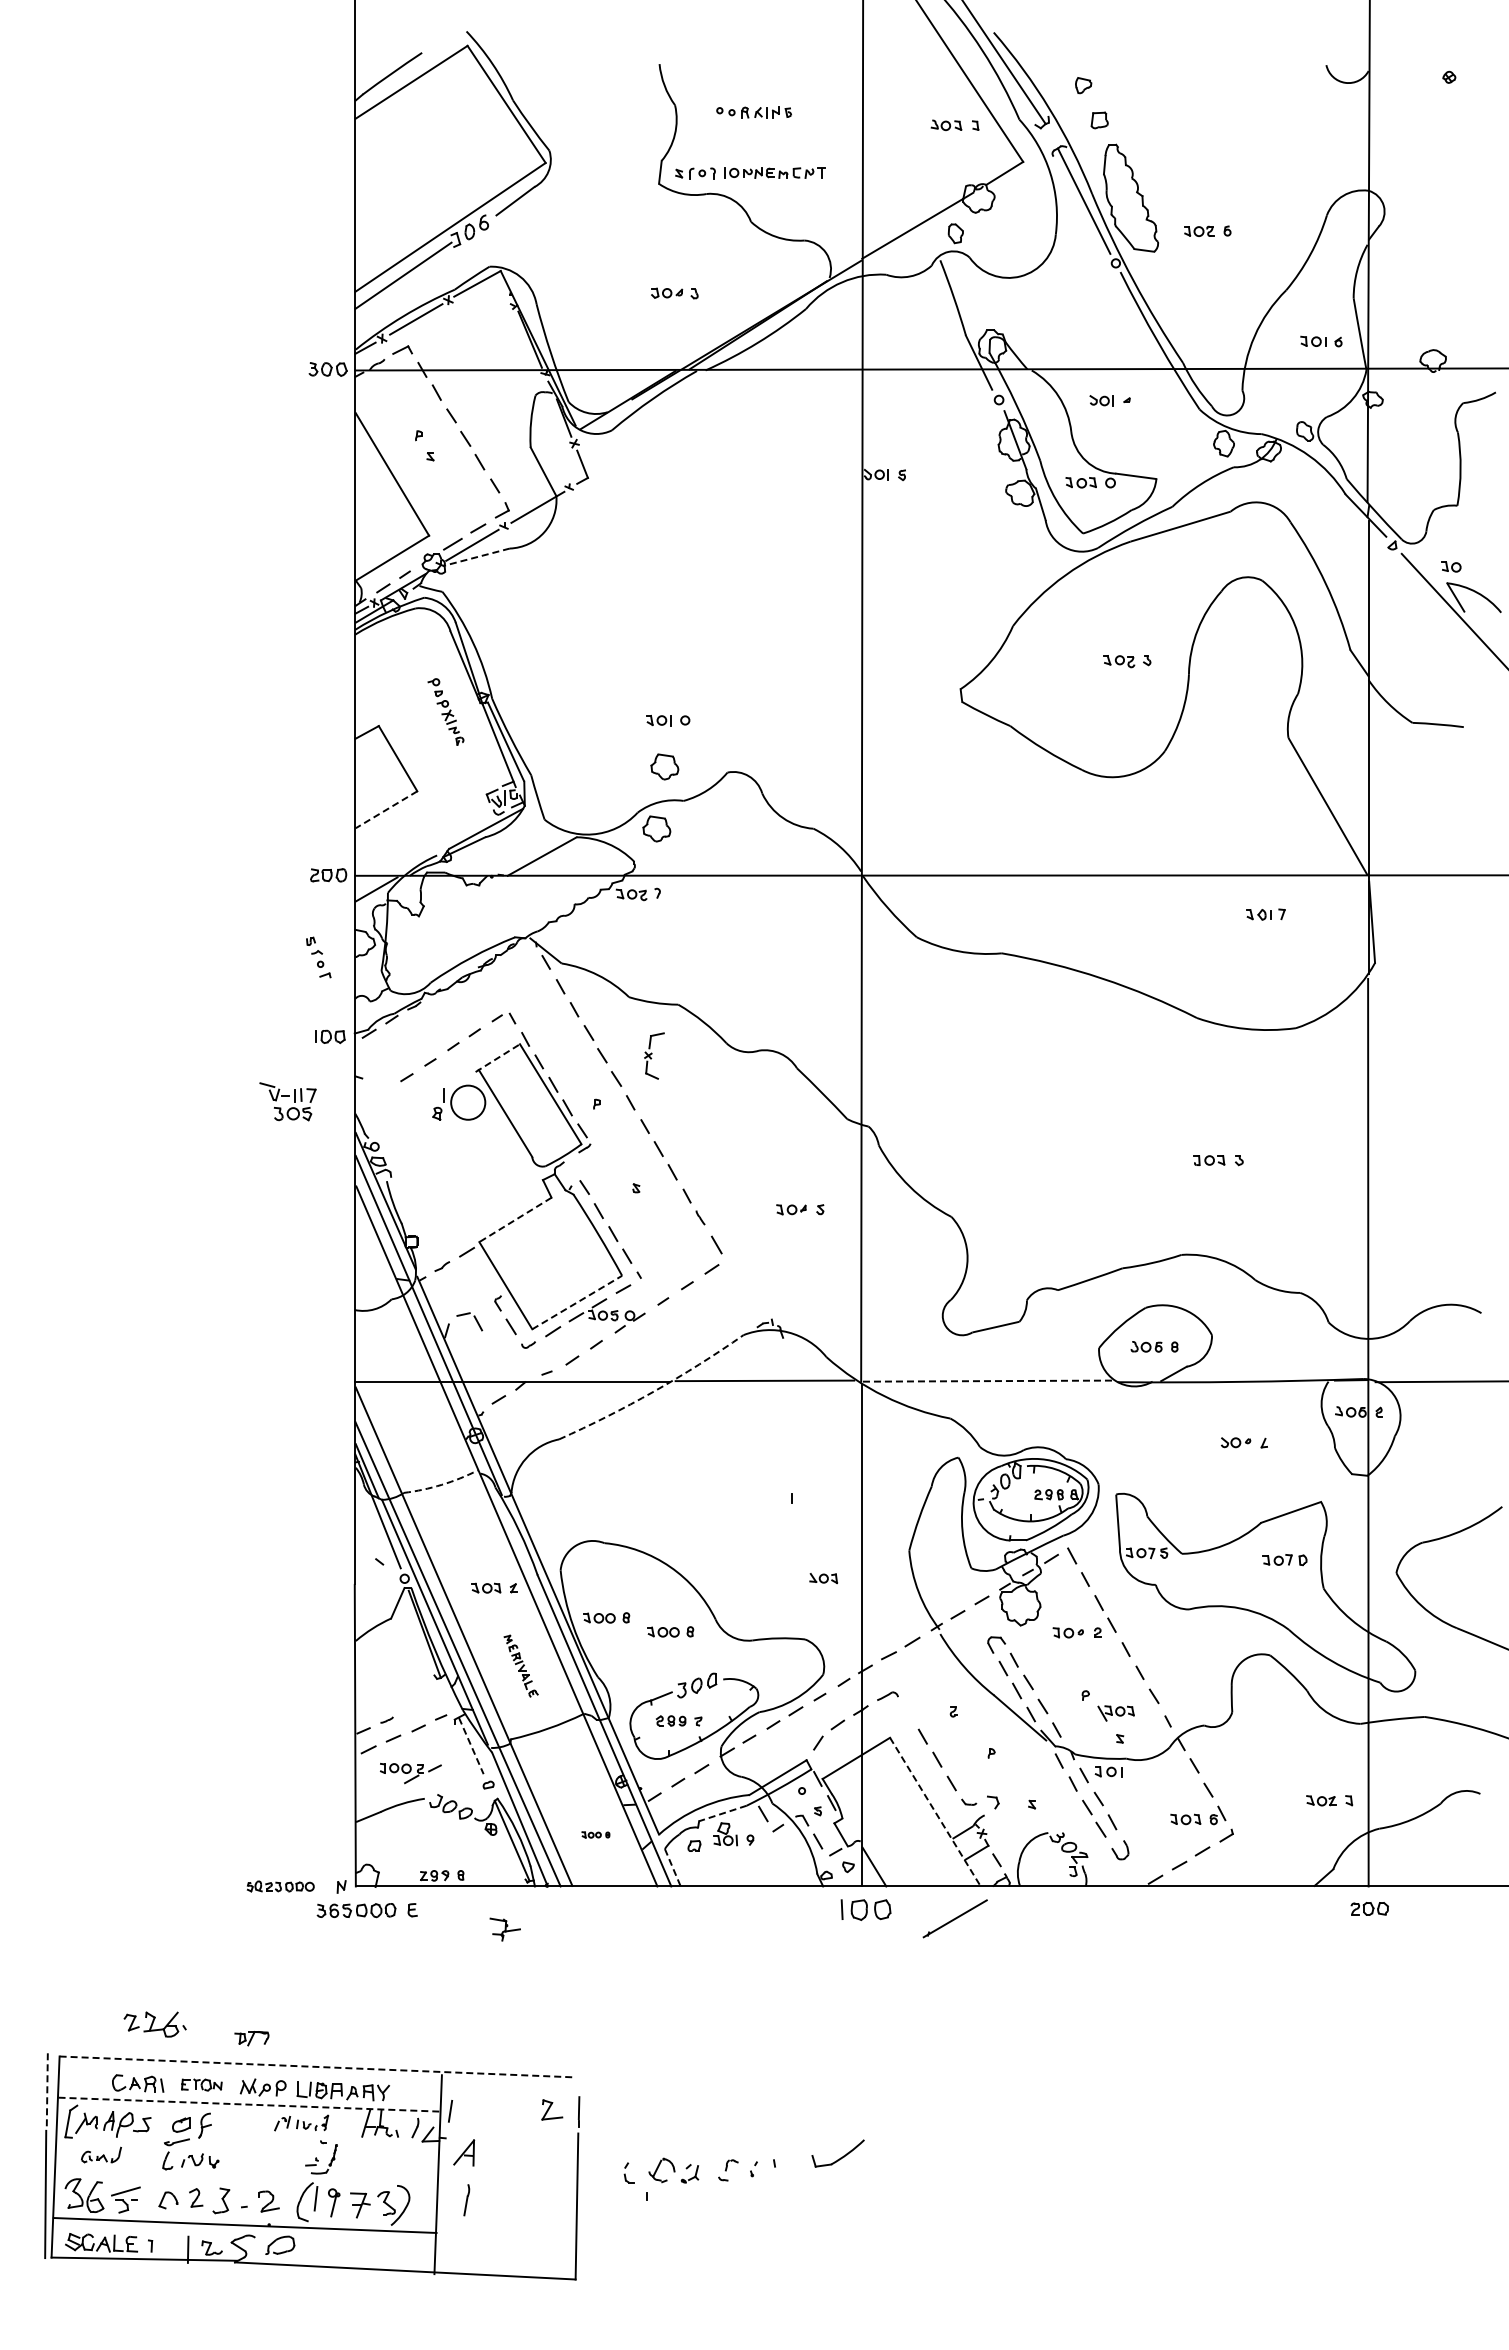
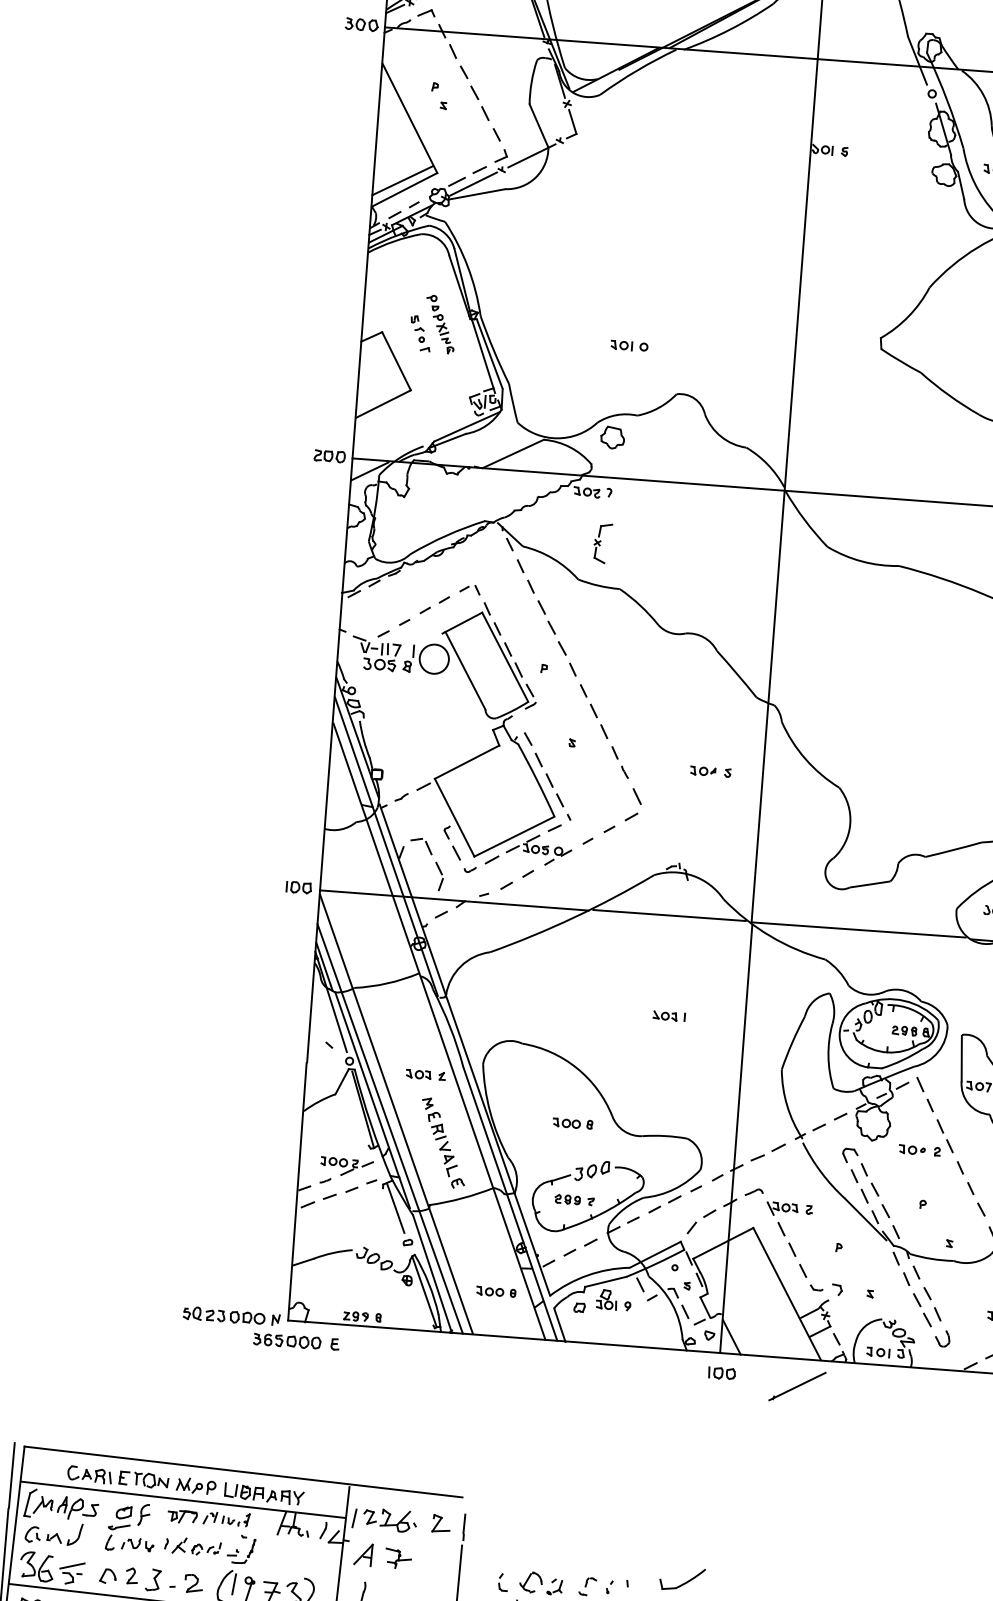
line: (389, 547) -> (402, 180), added
line: (477, 557) -> (477, 194), dashed -> solid
part: (664, 766) -> (623, 385), removed
line: (386, 809) -> (383, 403), dashed -> solid
part: (318, 957) -> (420, 333), moved
part: (330, 1036) -> (299, 887), moved
part: (654, 1055) -> (602, 543), moved
line: (498, 1057) -> (463, 622), dashed -> solid
part: (287, 1101) -> (375, 653), moved
line: (515, 1220) -> (467, 762), dashed -> solid
line: (577, 1302) -> (514, 836), dashed -> solid
part: (492, 1355) -> (438, 876), added
line: (986, 1381) -> (858, 930), dashed -> solid
arc: (653, 1391) -> (573, 917), dashed -> solid
arc: (441, 1484) -> (387, 983), dashed -> solid
part: (823, 1578) -> (665, 1016), moved
part: (606, 1617) -> (519, 1107), removed
part: (520, 1666) -> (442, 1143), size x1.67
part: (1115, 1713) -> (781, 1209), moved
line: (471, 1746) -> (395, 1208), dashed -> solid
part: (1108, 1771) -> (878, 1352), moved
part: (410, 1773) -> (346, 1167), moved
line: (935, 1811) -> (787, 1293), dashed -> solid
line: (722, 1813) -> (605, 1281), dashed -> solid
part: (595, 1834) -> (495, 1291), size x1.67
line: (672, 1868) -> (559, 1325), dashed -> solid
part: (280, 1886) -> (223, 1315), size x1.43
part: (866, 1910) -> (722, 1373), size x0.62
part: (504, 1929) -> (397, 1558), moved
part: (154, 2024) -> (389, 1520), moved
part: (251, 2038) -> (182, 1516), moved
line: (317, 2066) -> (243, 1471), dashed -> solid
part: (201, 2084) -> (143, 1479), size x1.43
line: (47, 2091) -> (12, 1475), dashed -> solid
line: (249, 2104) -> (183, 1499), dashed -> solid
part: (101, 2154) -> (54, 1532), size x1.67
part: (264, 2158) -> (192, 1546), added

